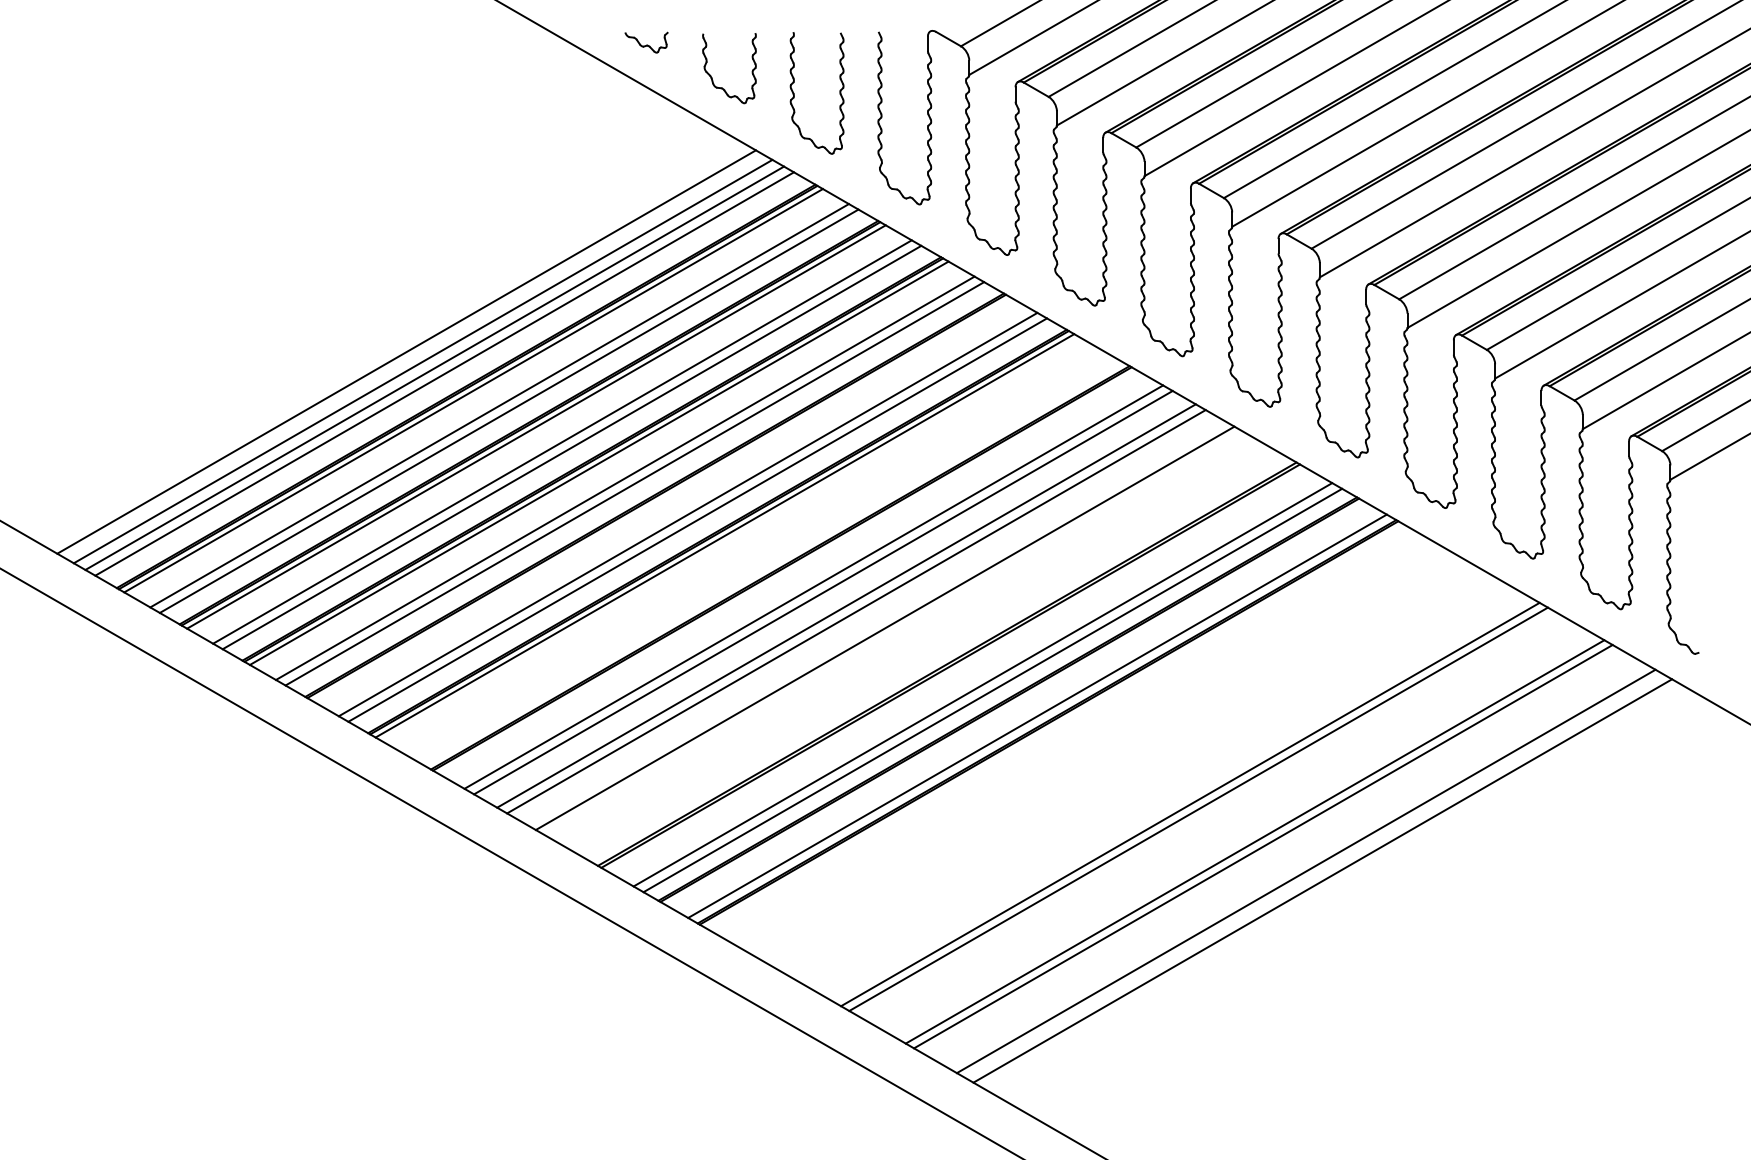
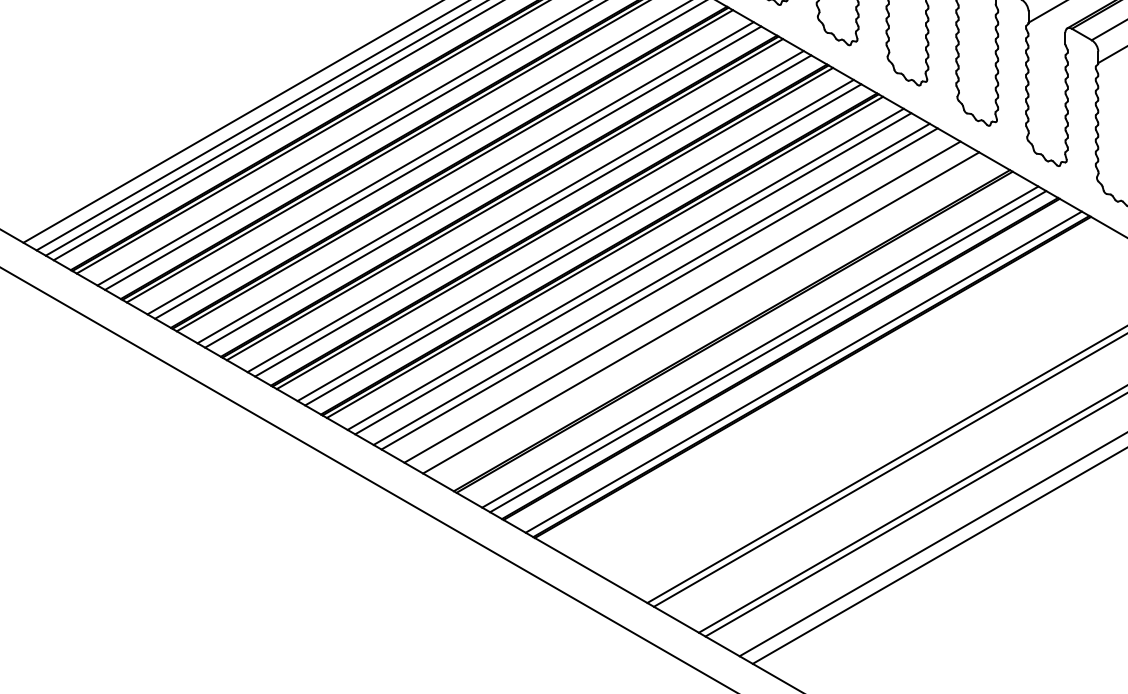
line: (661, 499) -> (504, 199), added
line: (750, 550) -> (575, 240), added
line: (760, 556) -> (583, 244), added
line: (787, 571) -> (604, 256), added
line: (908, 641) -> (701, 312), added

